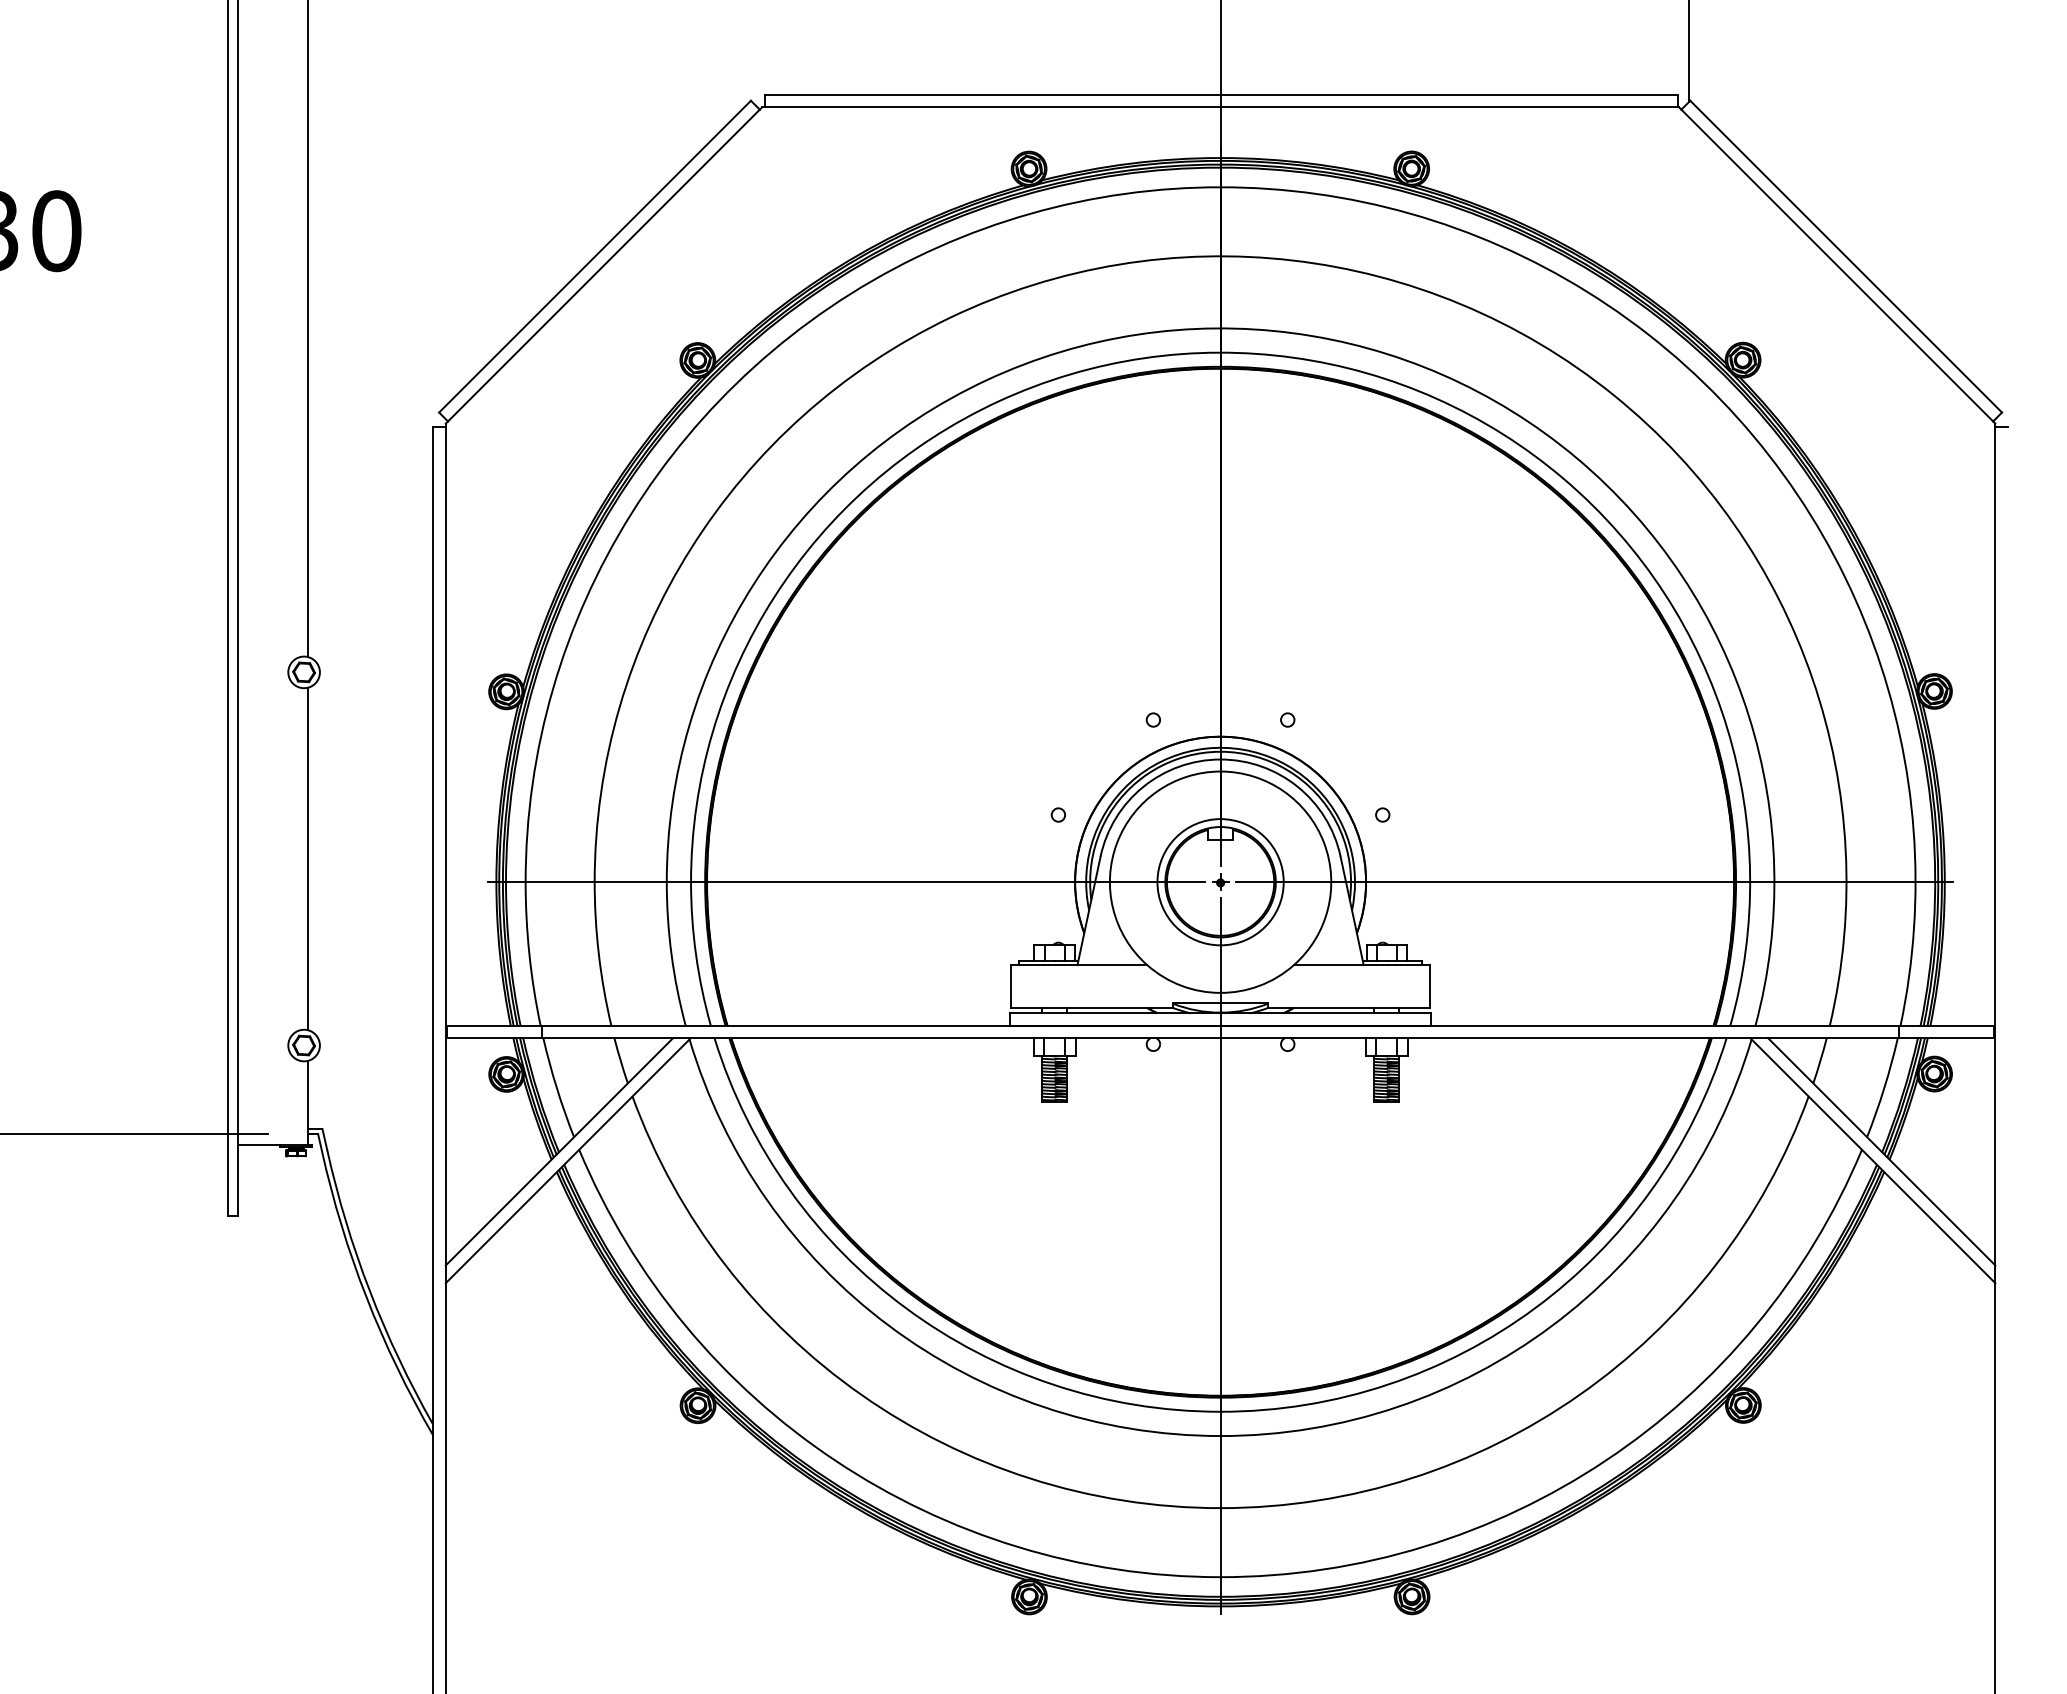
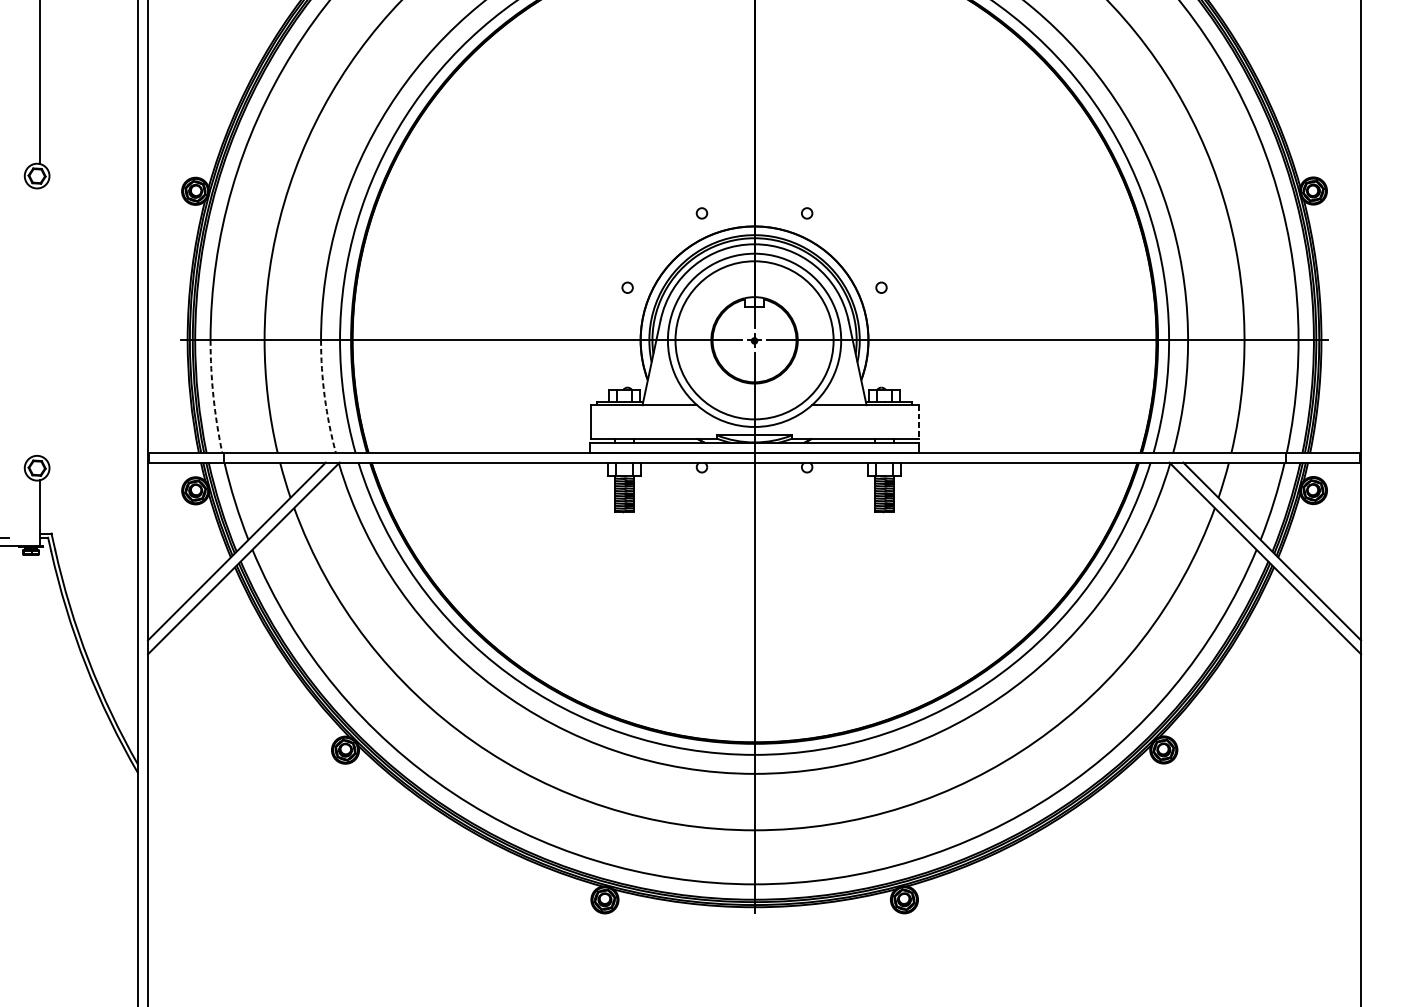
line: (307, 858) -> (39, 321), removed
circle: (1220, 882) -> (754, 340), size x1.6
arc: (529, 954) -> (213, 396), solid -> dashed
arc: (671, 954) -> (324, 396), solid -> dashed
line: (1430, 986) -> (918, 421), solid -> dashed

